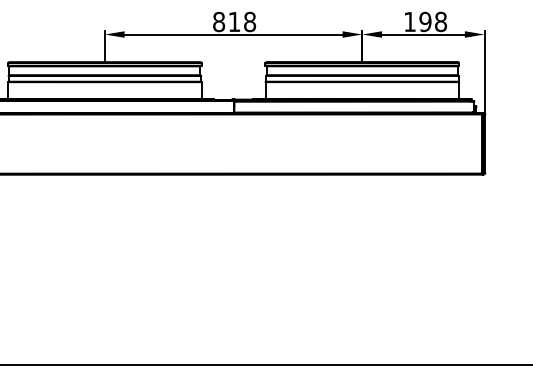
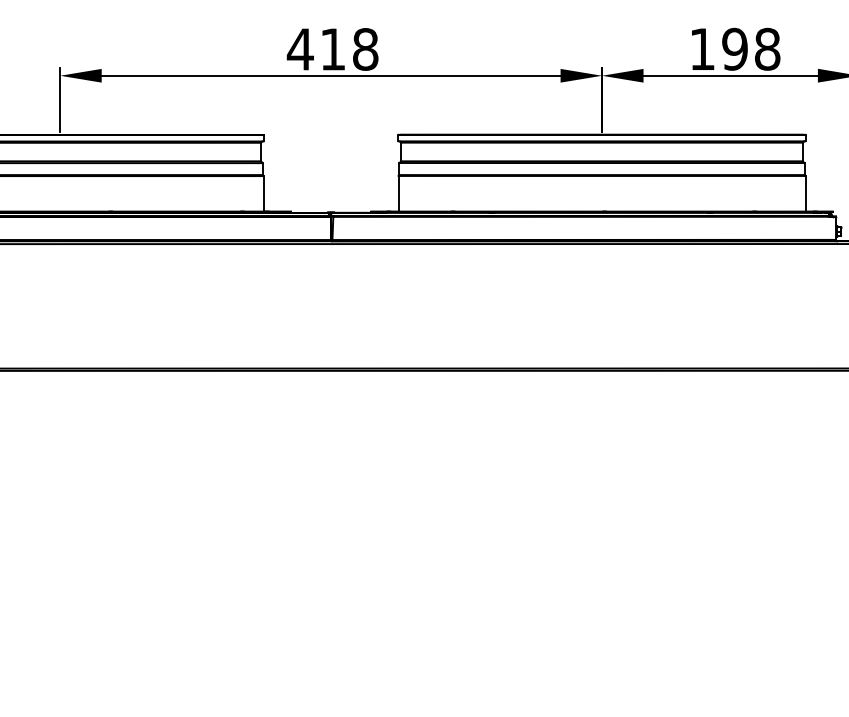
text: (218, 21) -> (299, 48), 818 -> 418

